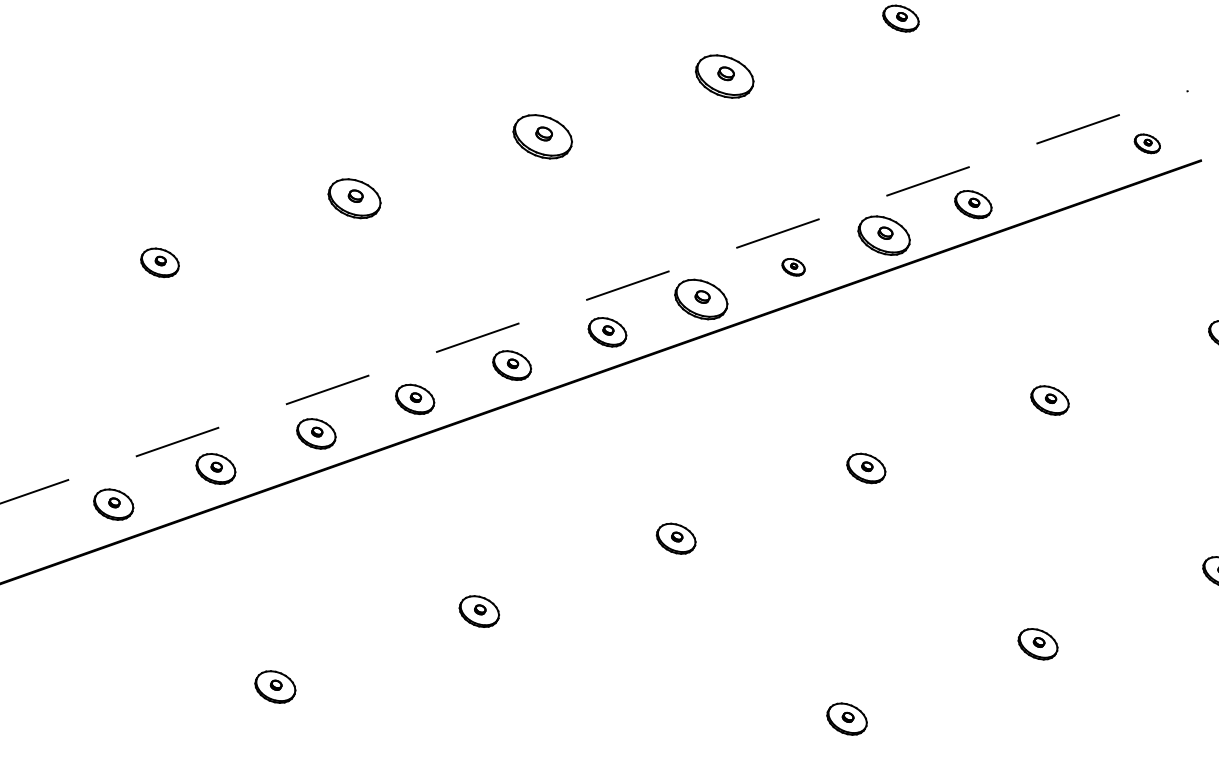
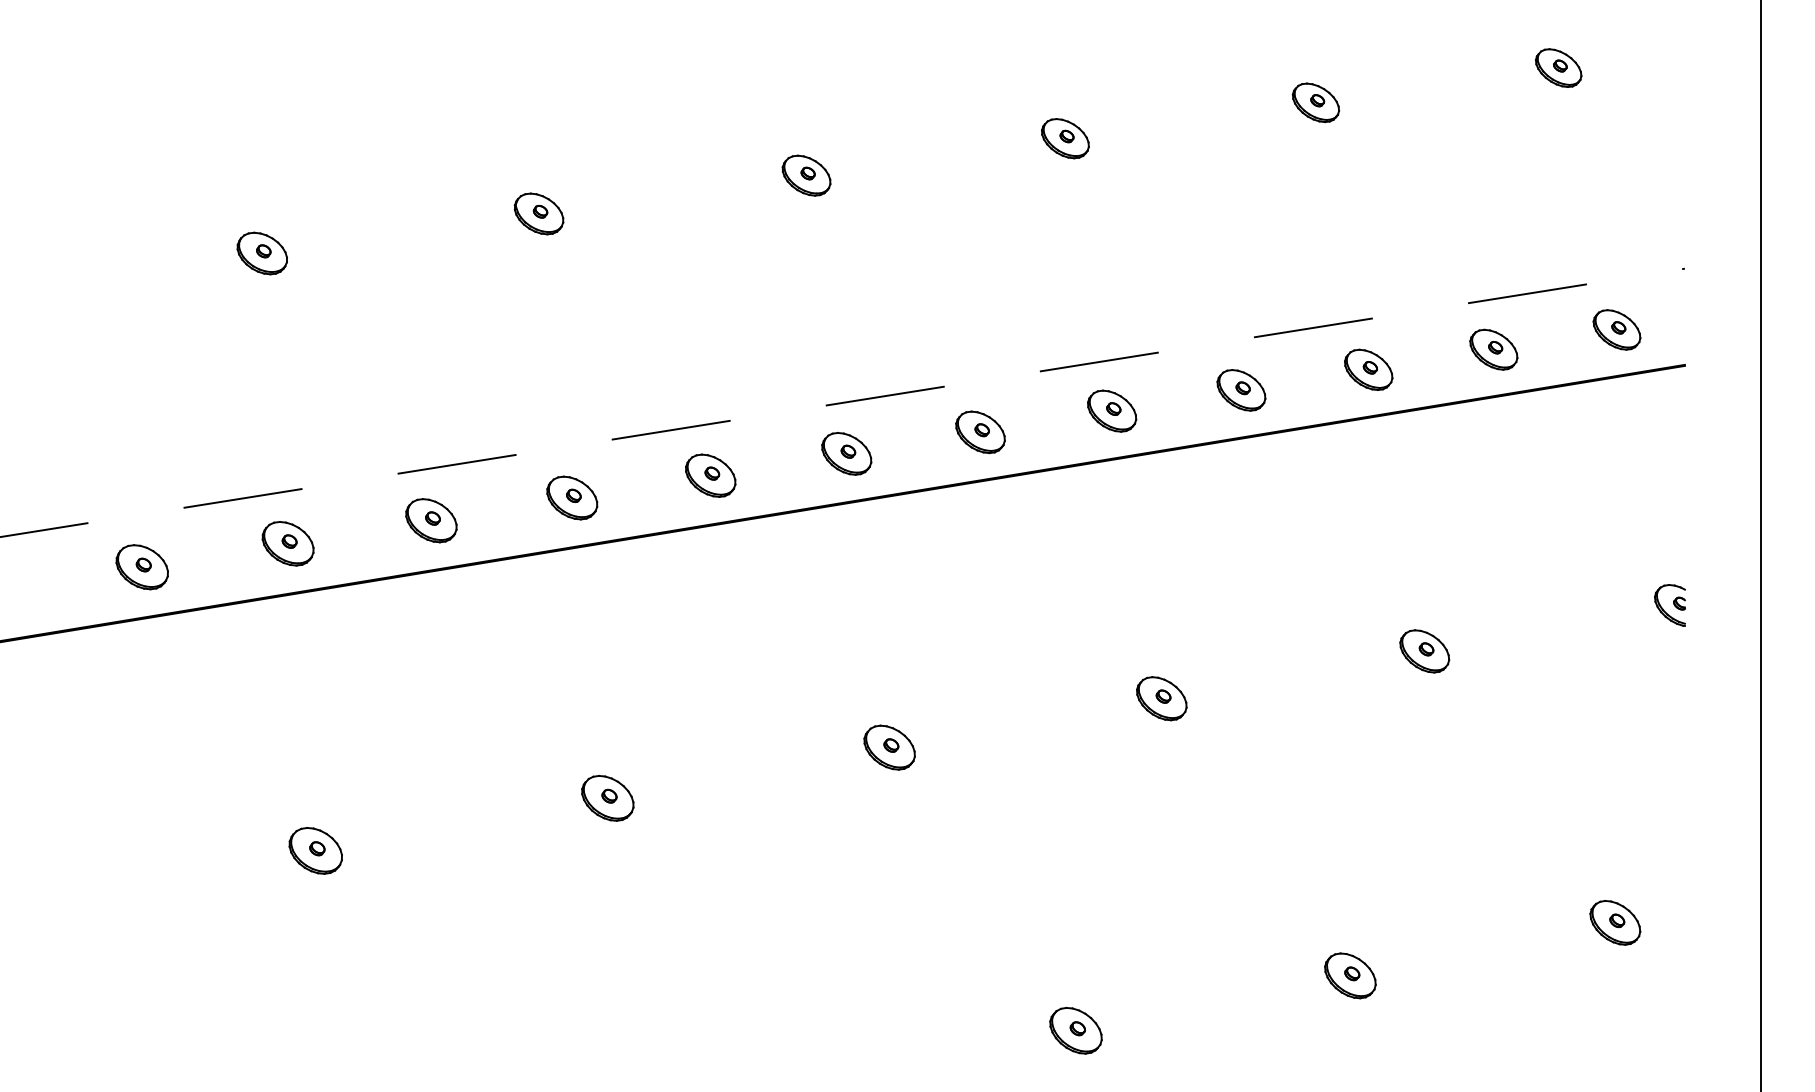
part: (724, 76) -> (1065, 138), size x0.62
part: (542, 136) -> (806, 175), size x0.62
part: (1146, 143) -> (1616, 329), size x1.43
part: (1060, 173) -> (1493, 349), added
part: (354, 198) -> (538, 213), size x0.71
part: (884, 235) -> (1241, 390), size x0.71
part: (793, 266) -> (1112, 410), size x1.67
part: (701, 299) -> (980, 432), size x0.71

